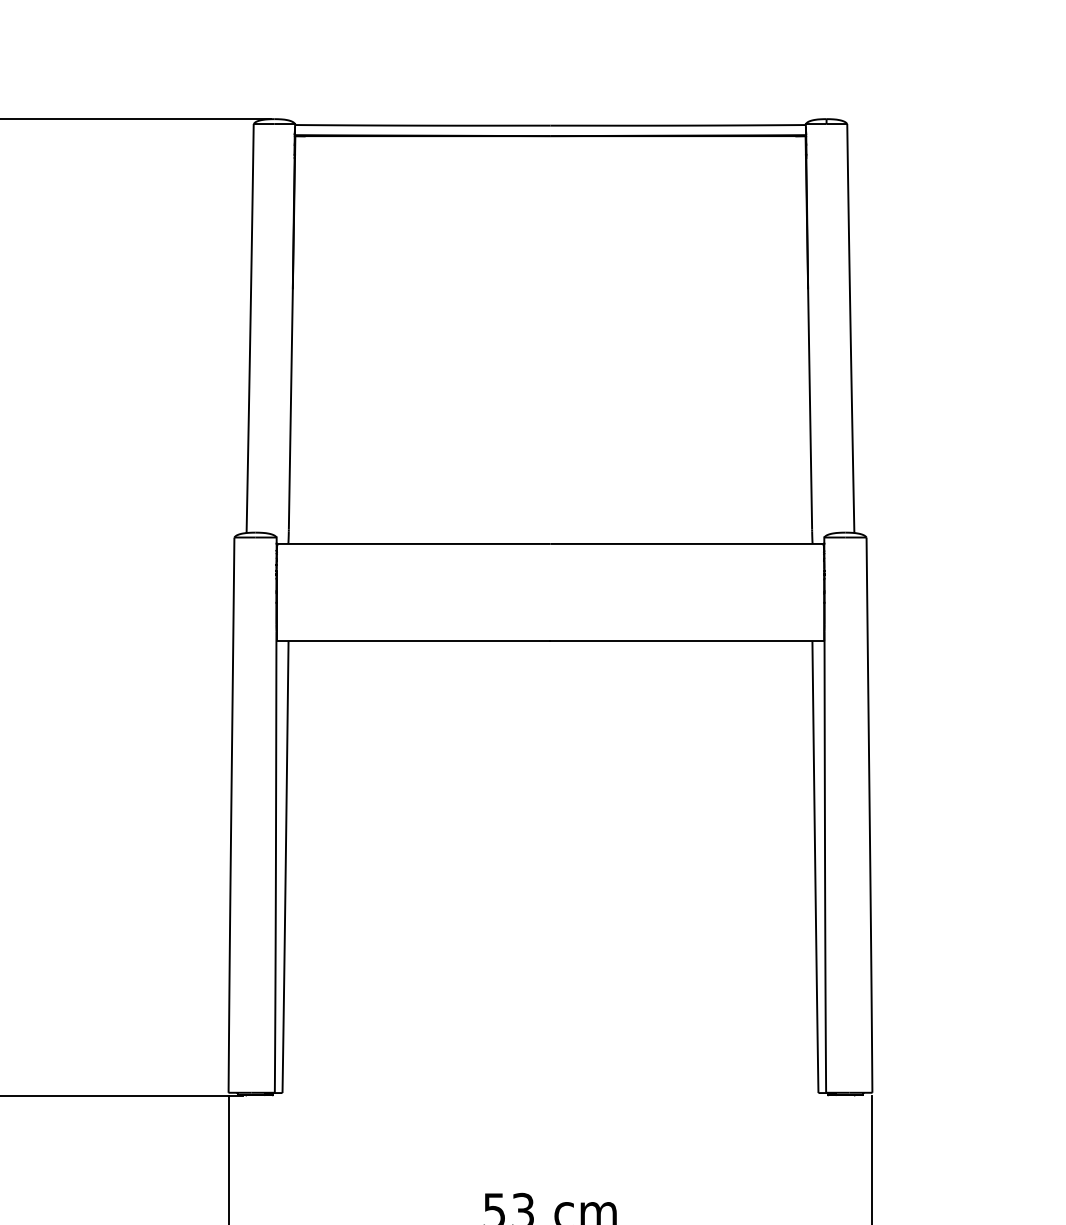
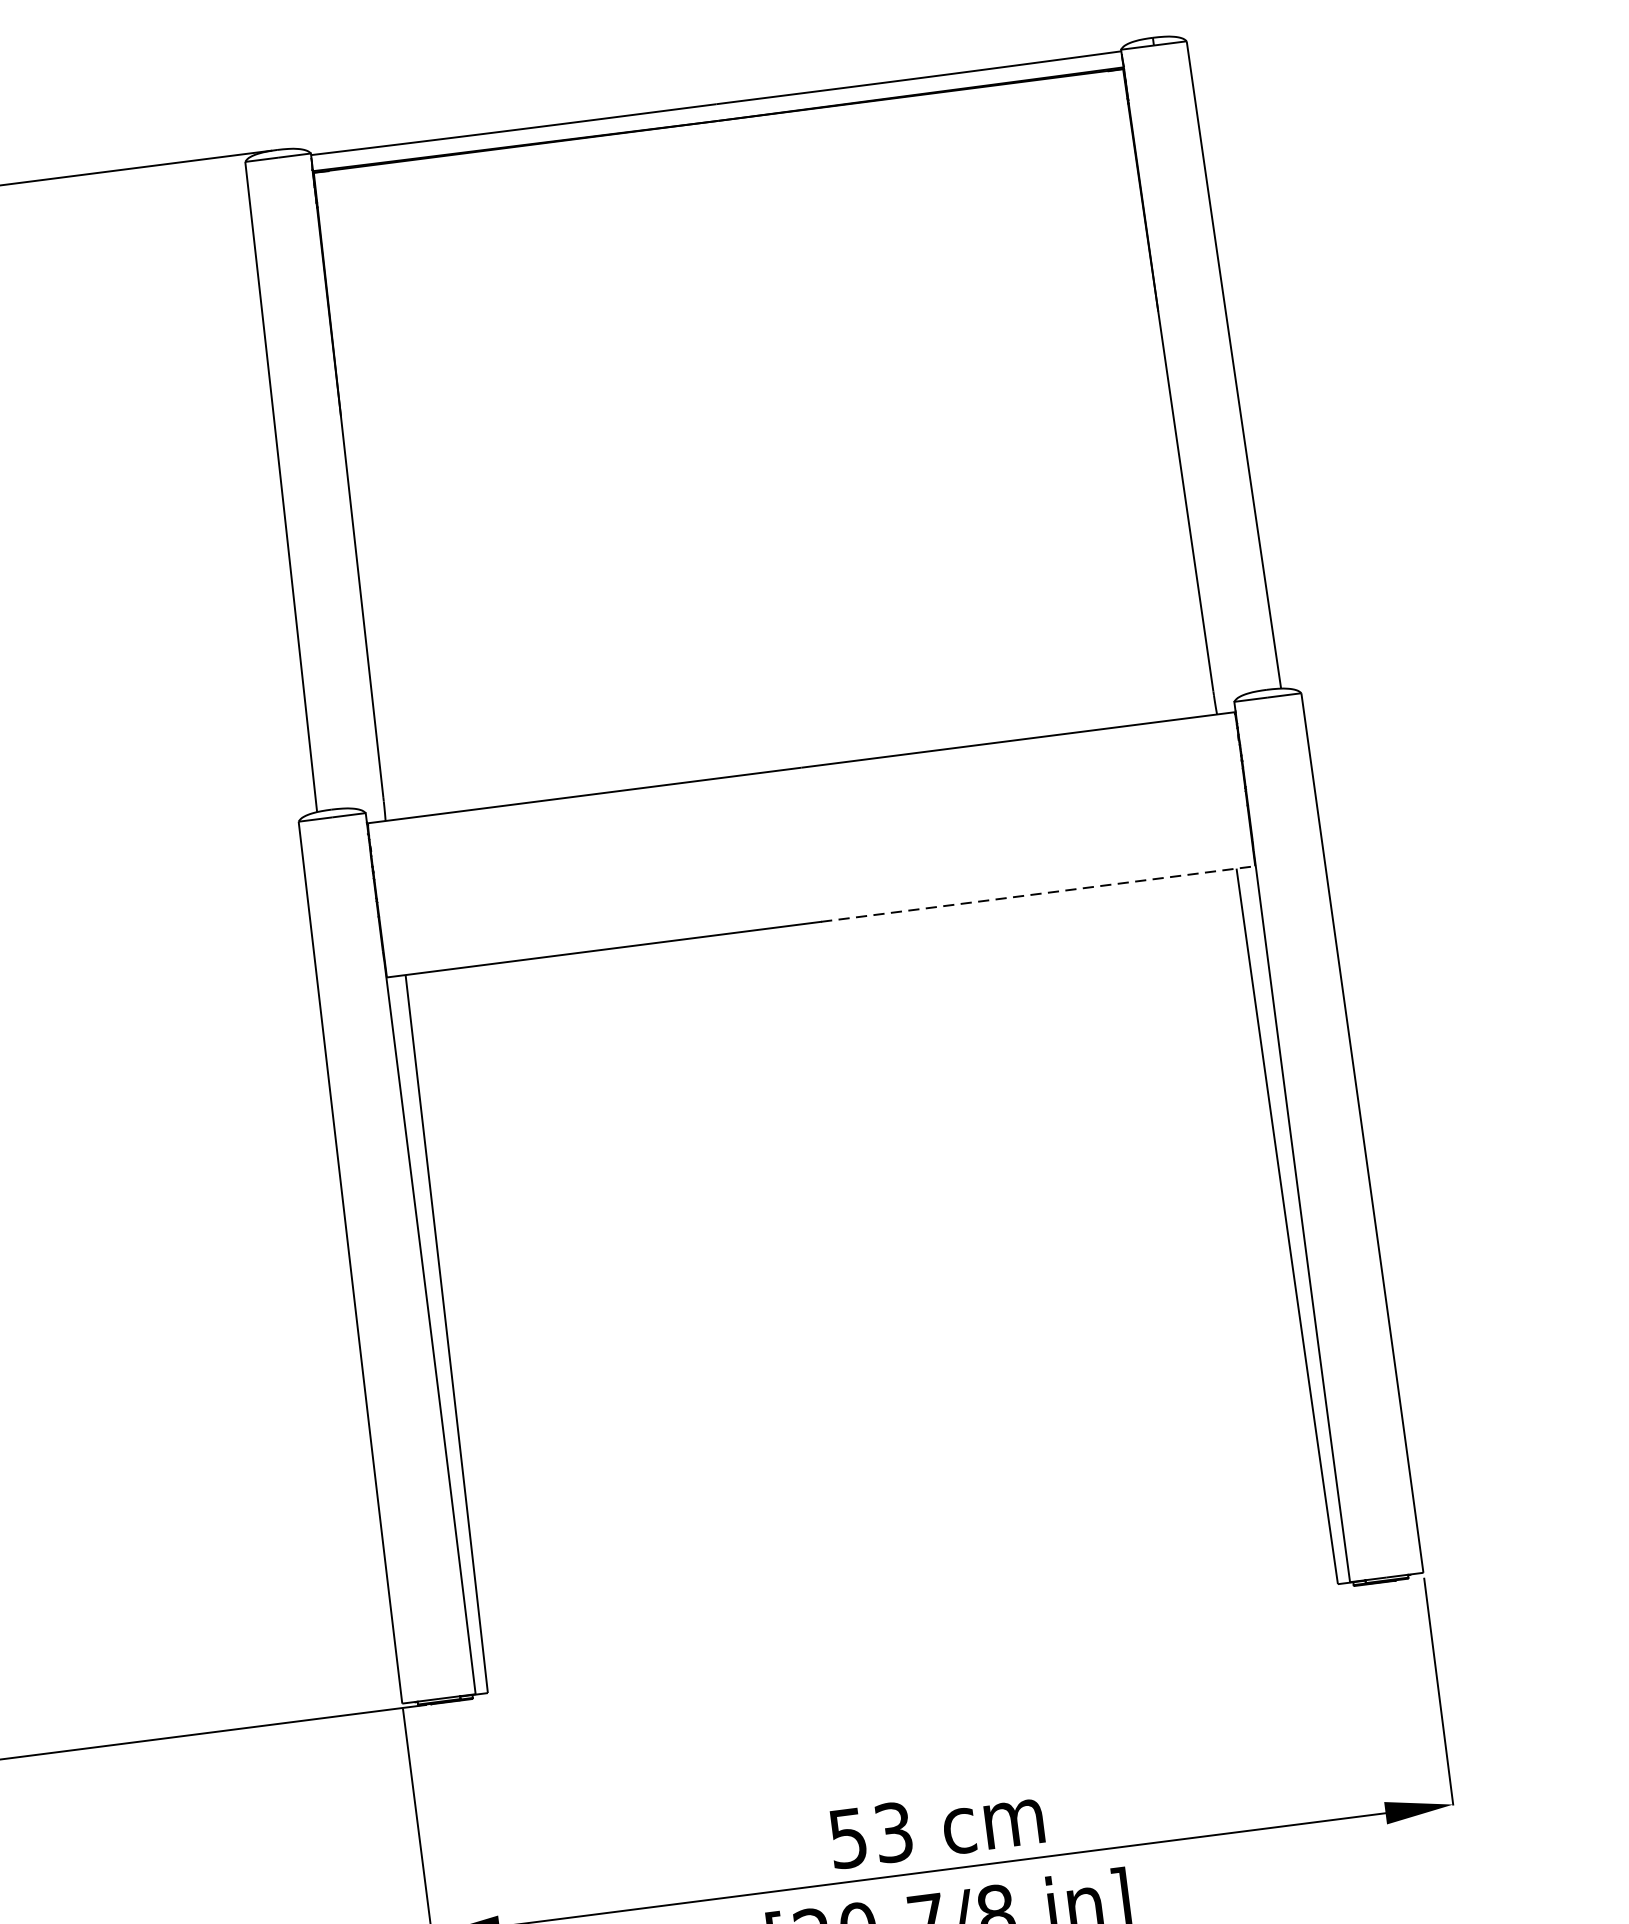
line: (687, 641) -> (1038, 894), solid -> dashed

